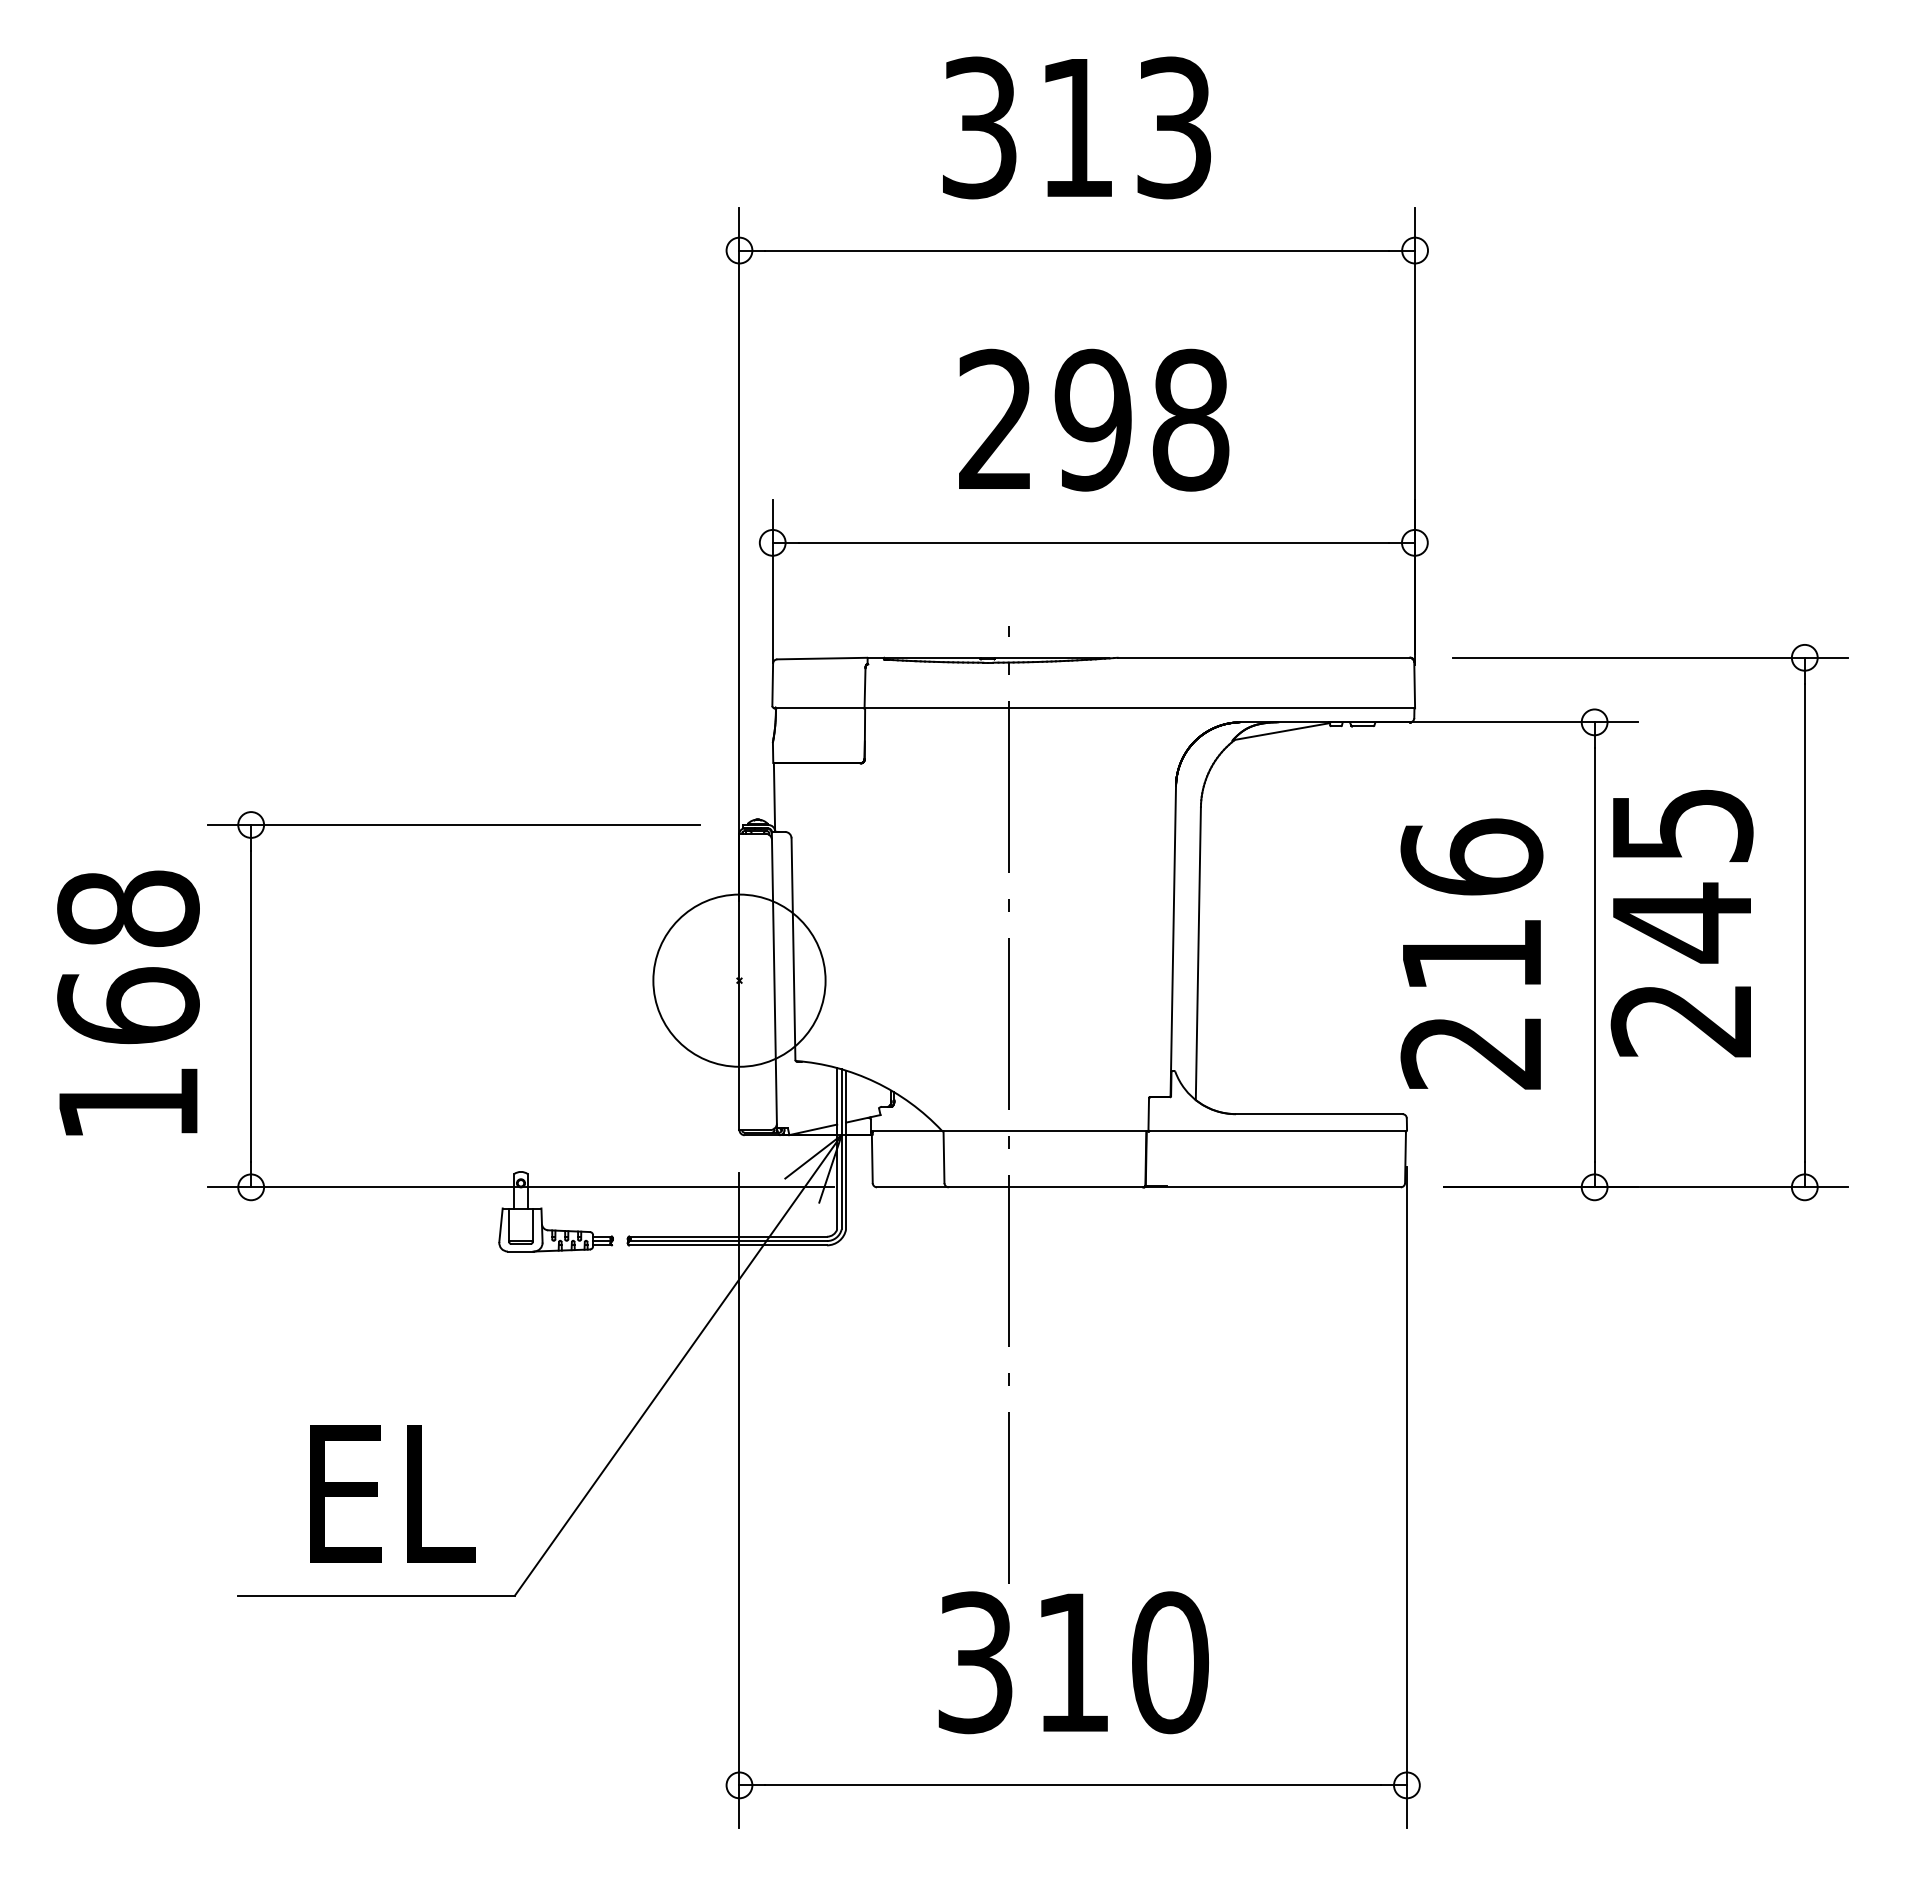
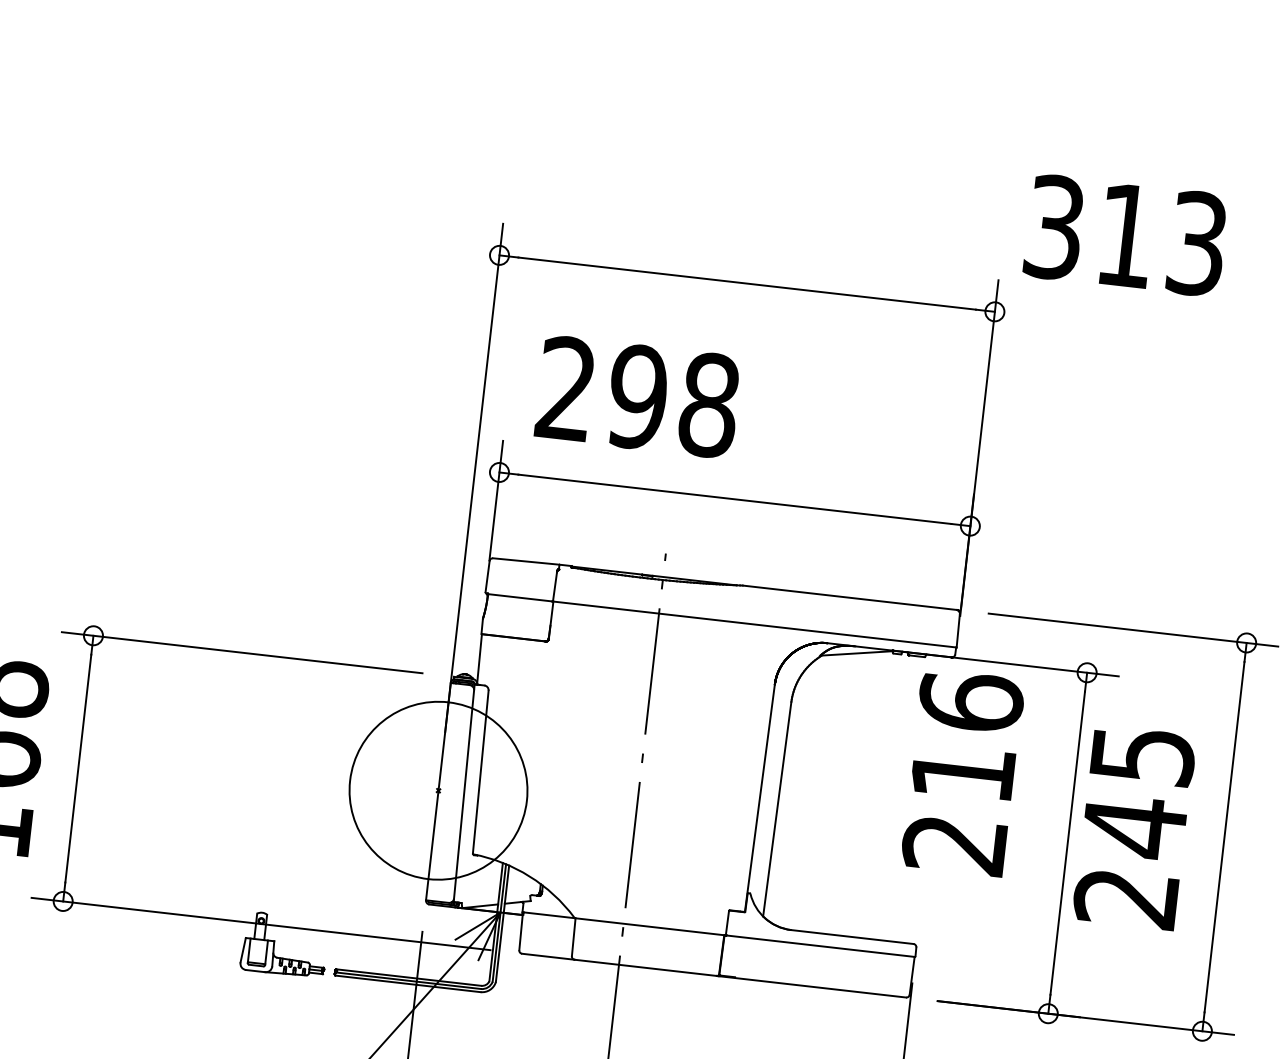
text: (1076, 127) -> (1125, 235), moved
text: (1094, 419) -> (638, 396), moved
text: (1471, 953) -> (962, 772), moved
circle: (739, 980) -> (438, 790), size x1.4

